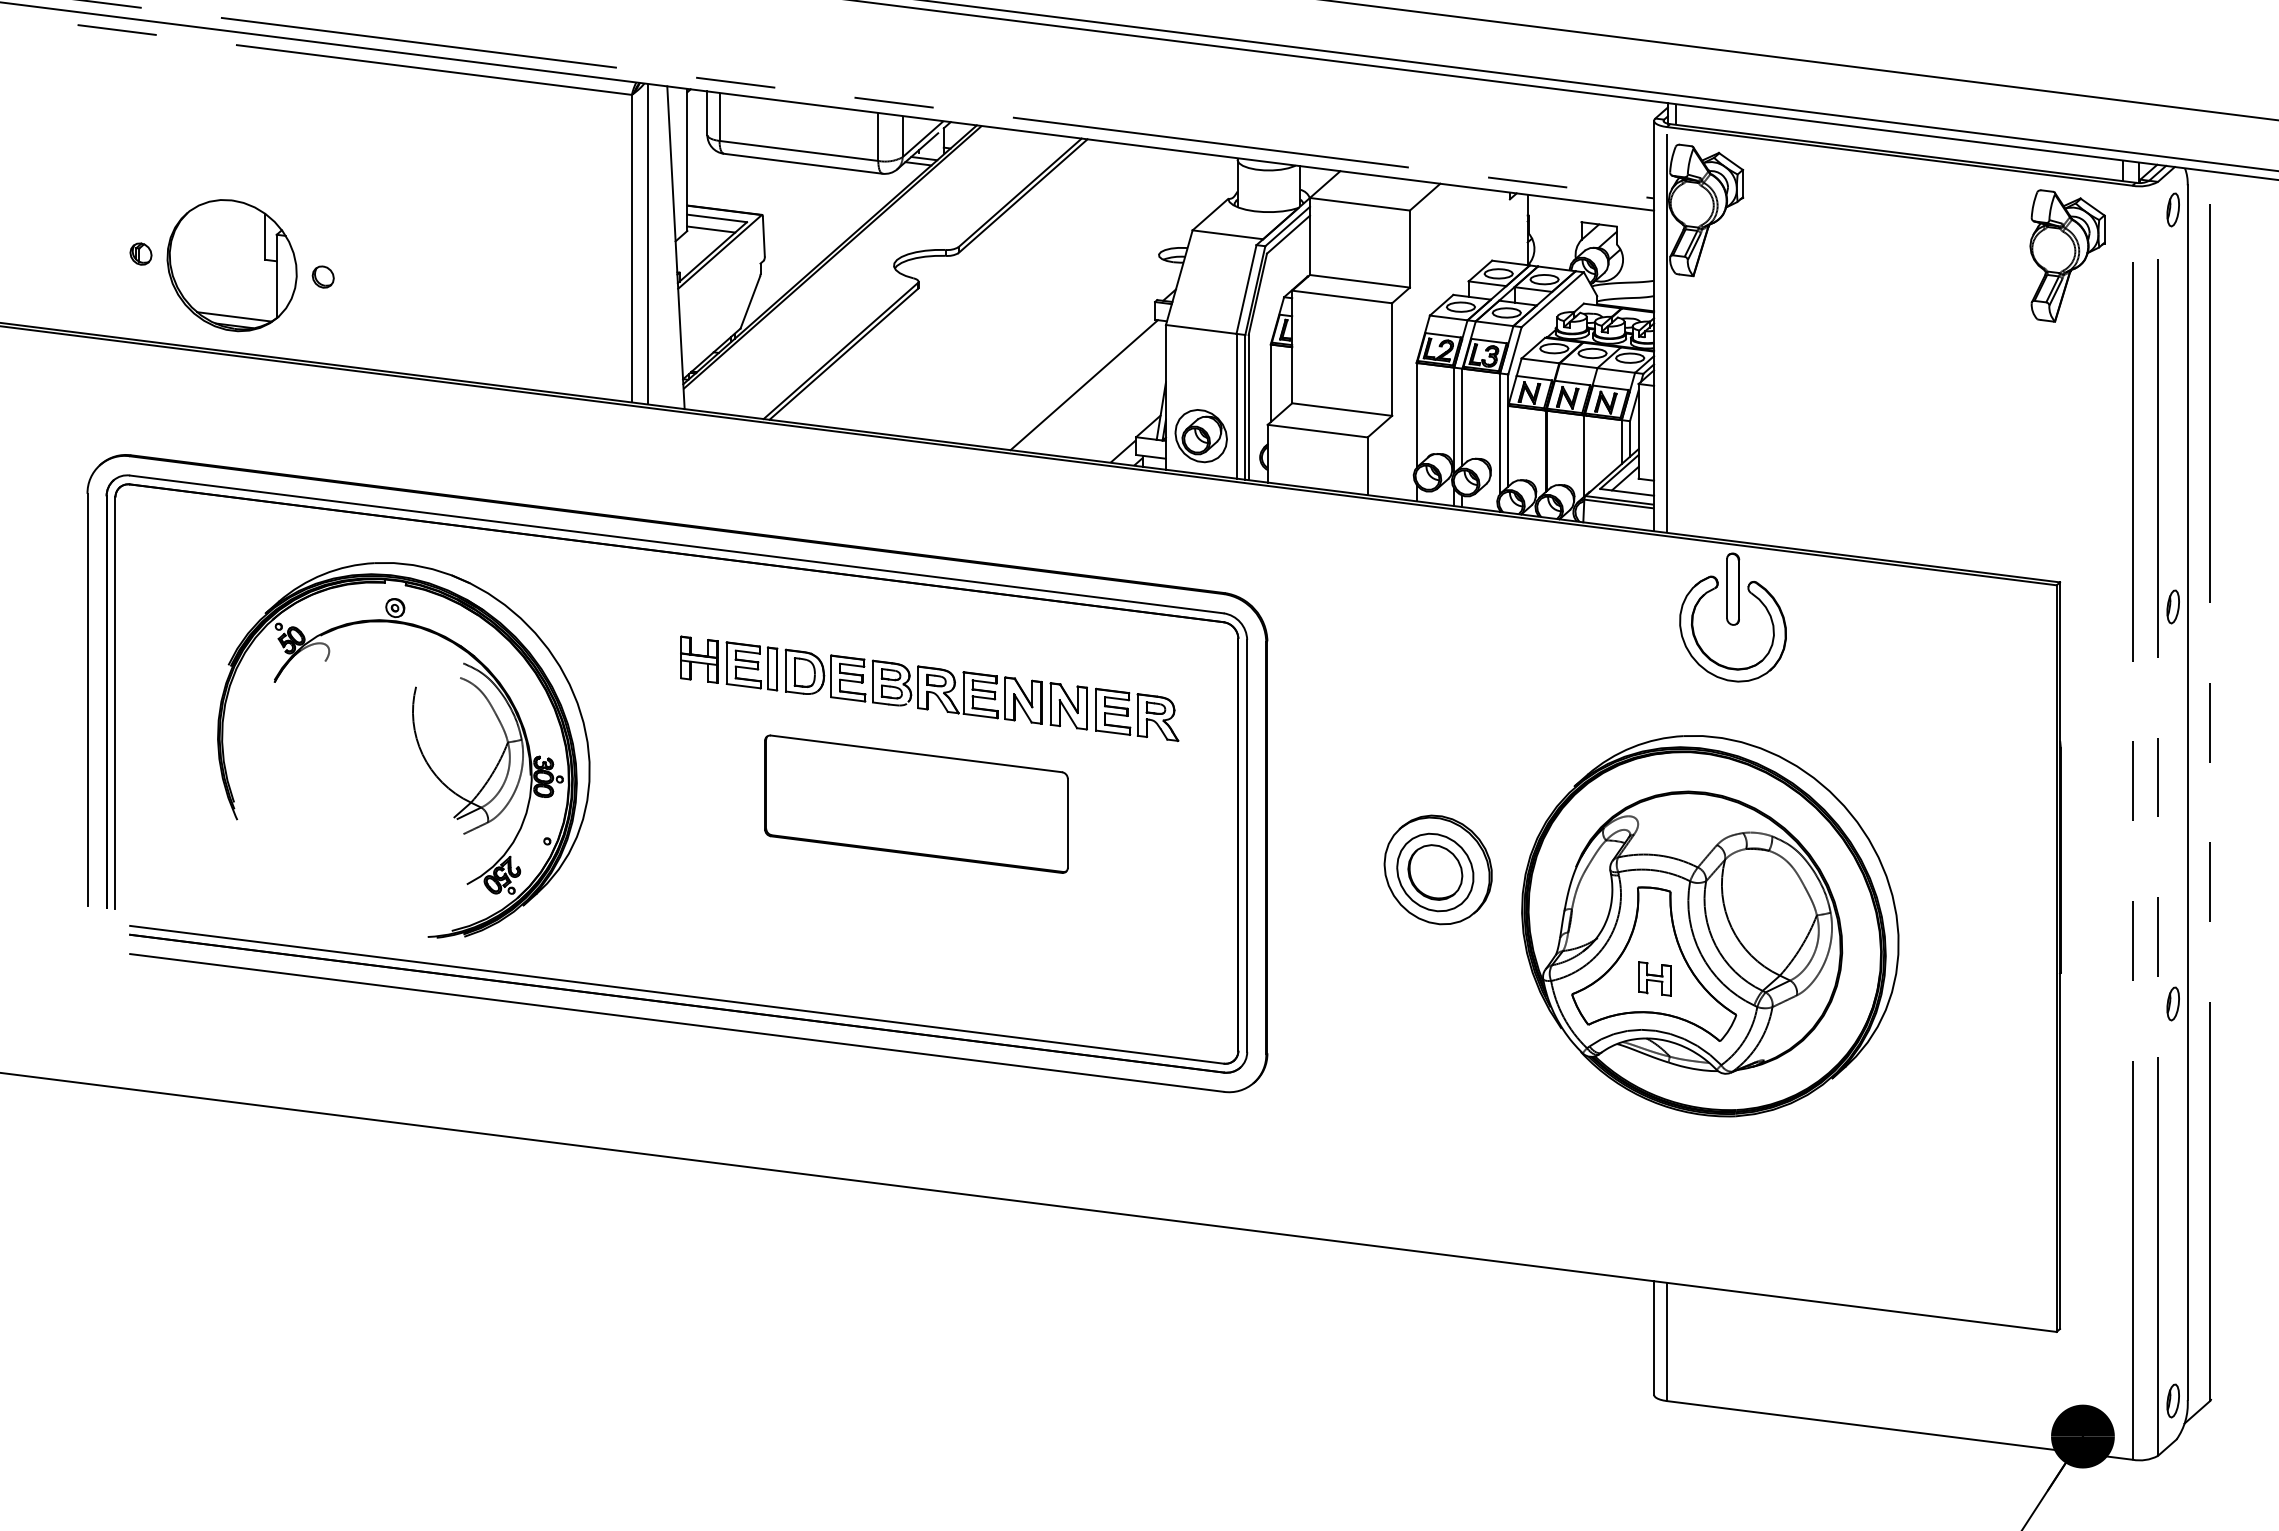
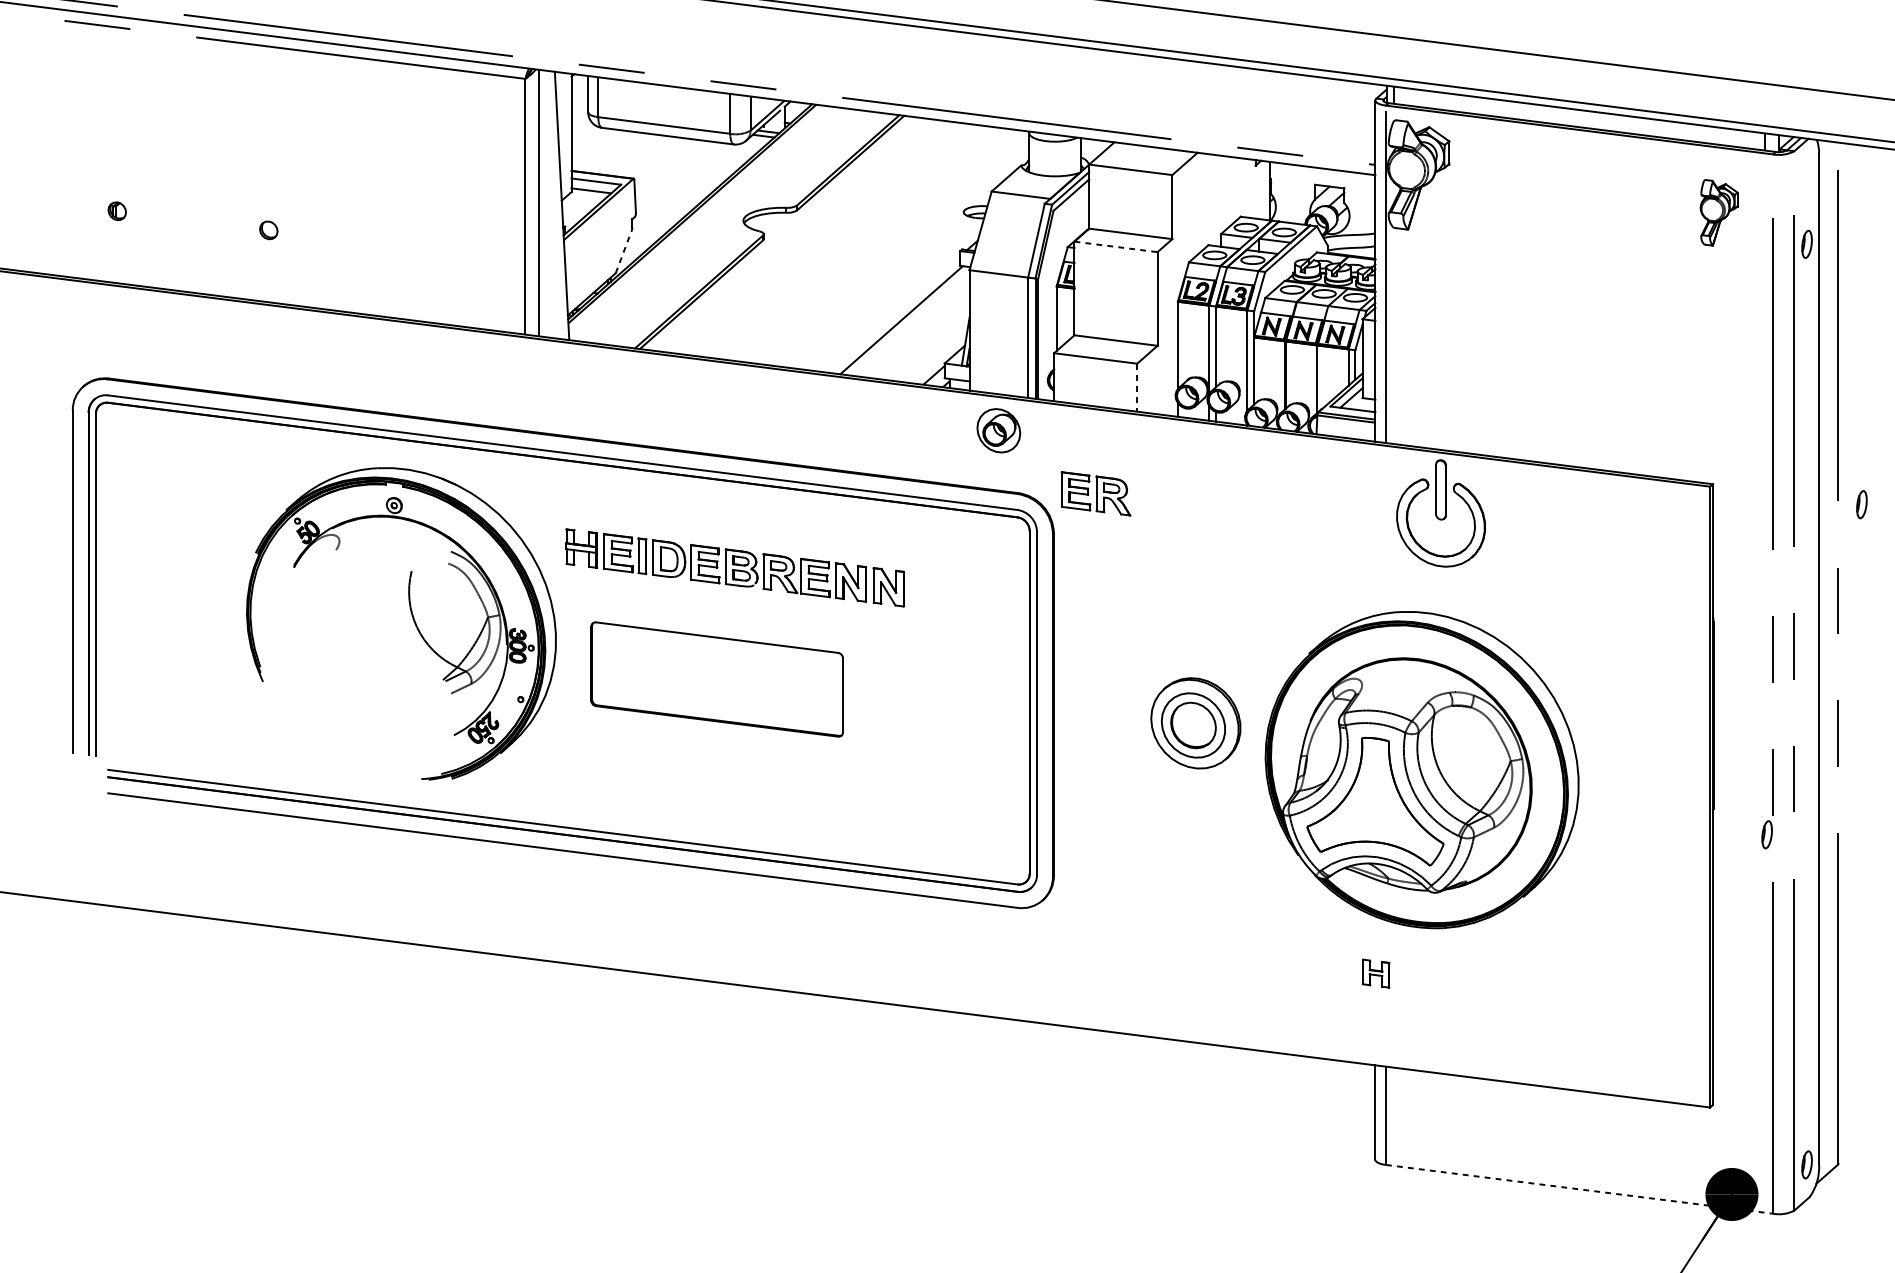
part: (2172, 209) -> (1806, 244), moved
part: (2067, 255) -> (1719, 212), size x0.6
part: (231, 265) -> (192, 220), removed
line: (1342, 297) -> (1116, 247), solid -> dashed
line: (750, 302) -> (624, 251), solid -> dashed
part: (1200, 436) -> (998, 431), moved
line: (1367, 466) -> (1137, 387), solid -> dashed
part: (2172, 606) -> (1861, 504), moved
part: (1137, 714) -> (1096, 493), moved
part: (417, 744) -> (412, 619), moved
part: (916, 803) -> (717, 678), moved
part: (1654, 978) -> (1375, 973), moved
part: (2172, 1003) -> (1766, 834), moved
line: (1899, 1430) -> (1579, 1189), solid -> dashed

